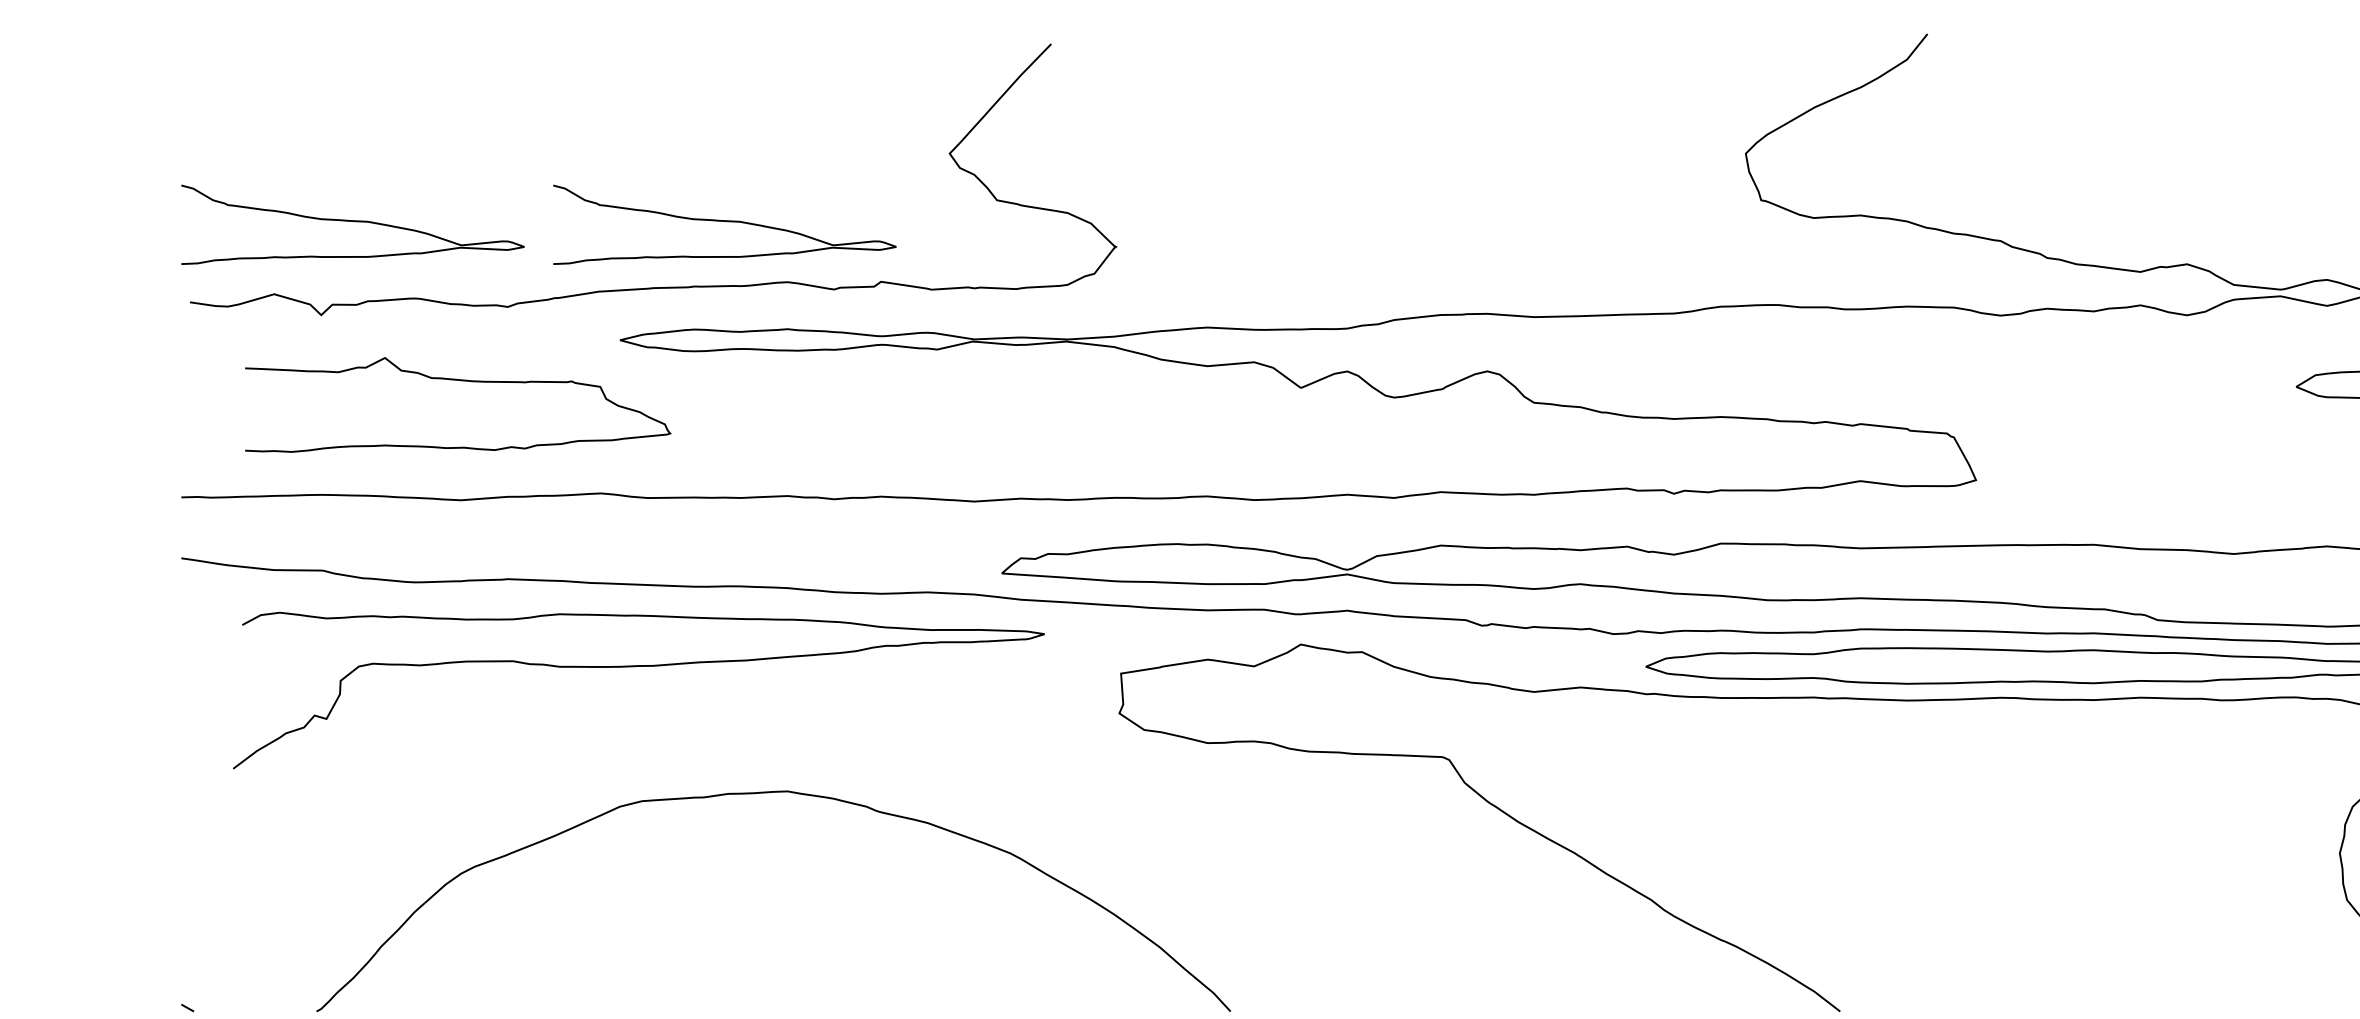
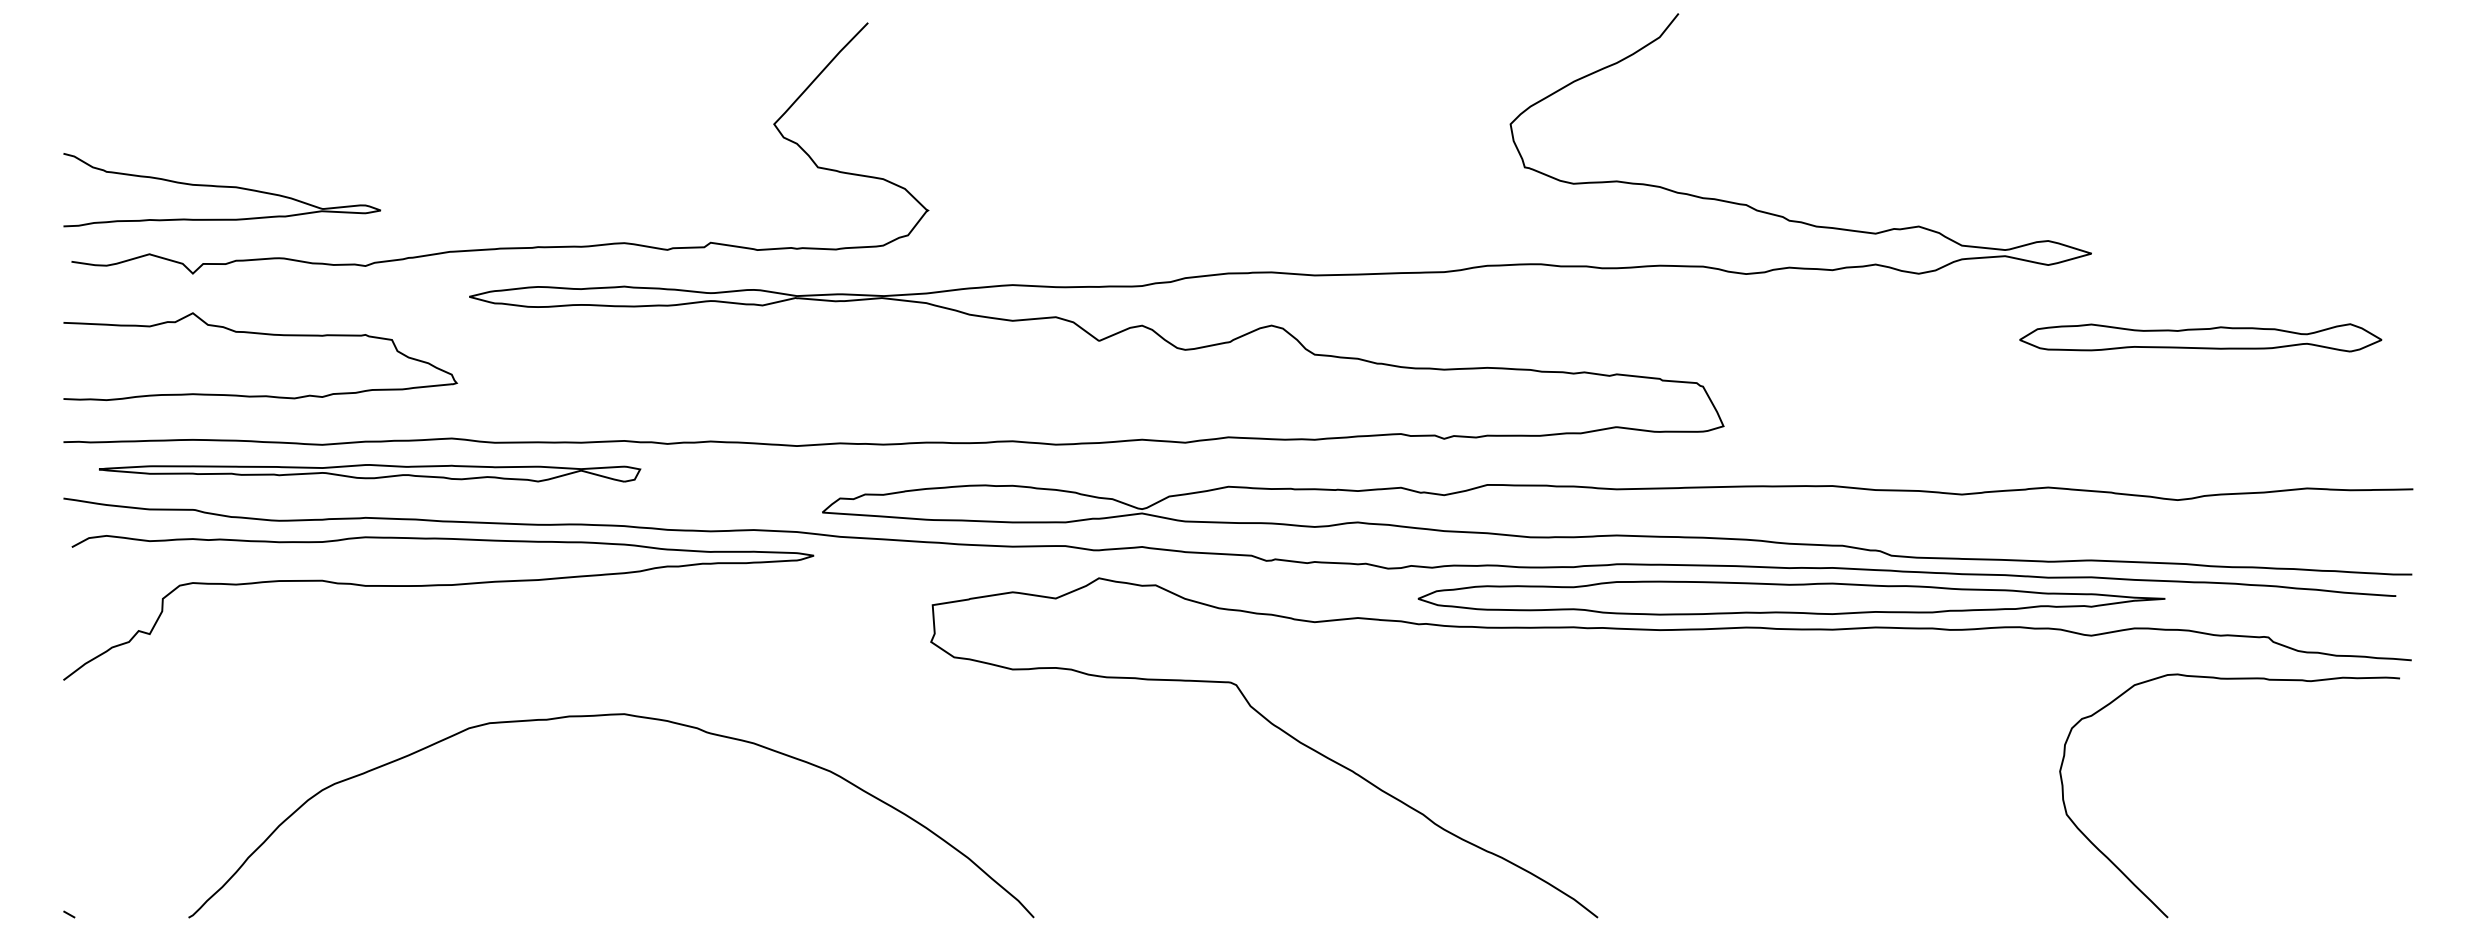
curve: (725, 222) -> (566, 187), removed
curve: (458, 380) -> (260, 334), moved
part: (512, 531) -> (369, 473), added
curve: (638, 667) -> (438, 586), moved

